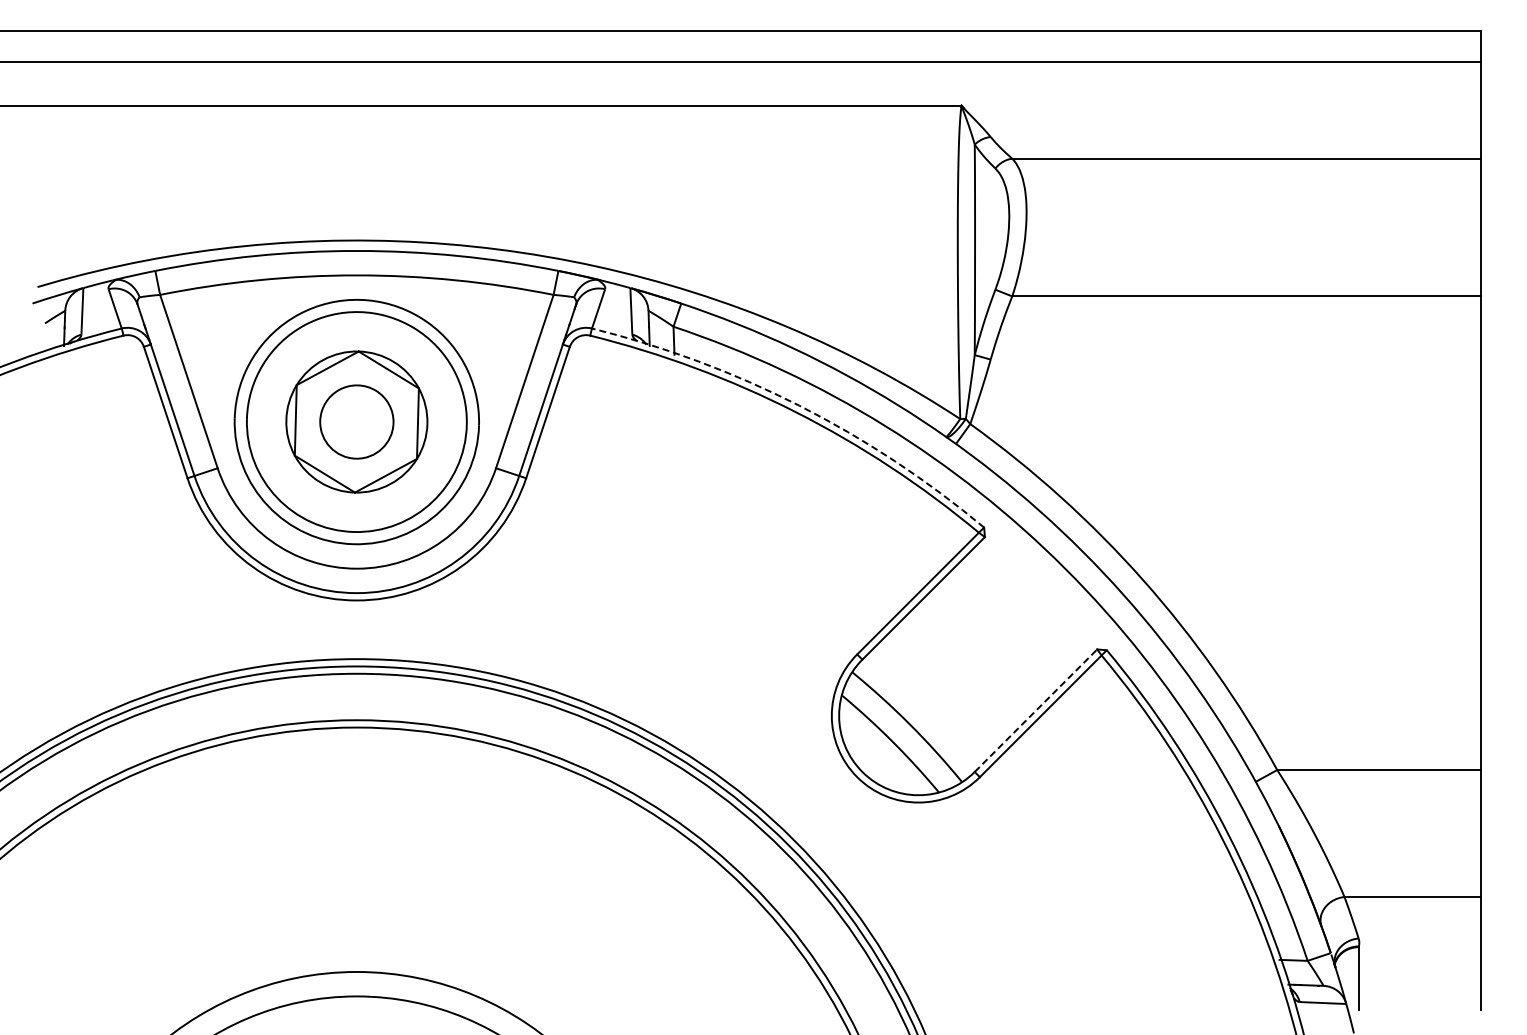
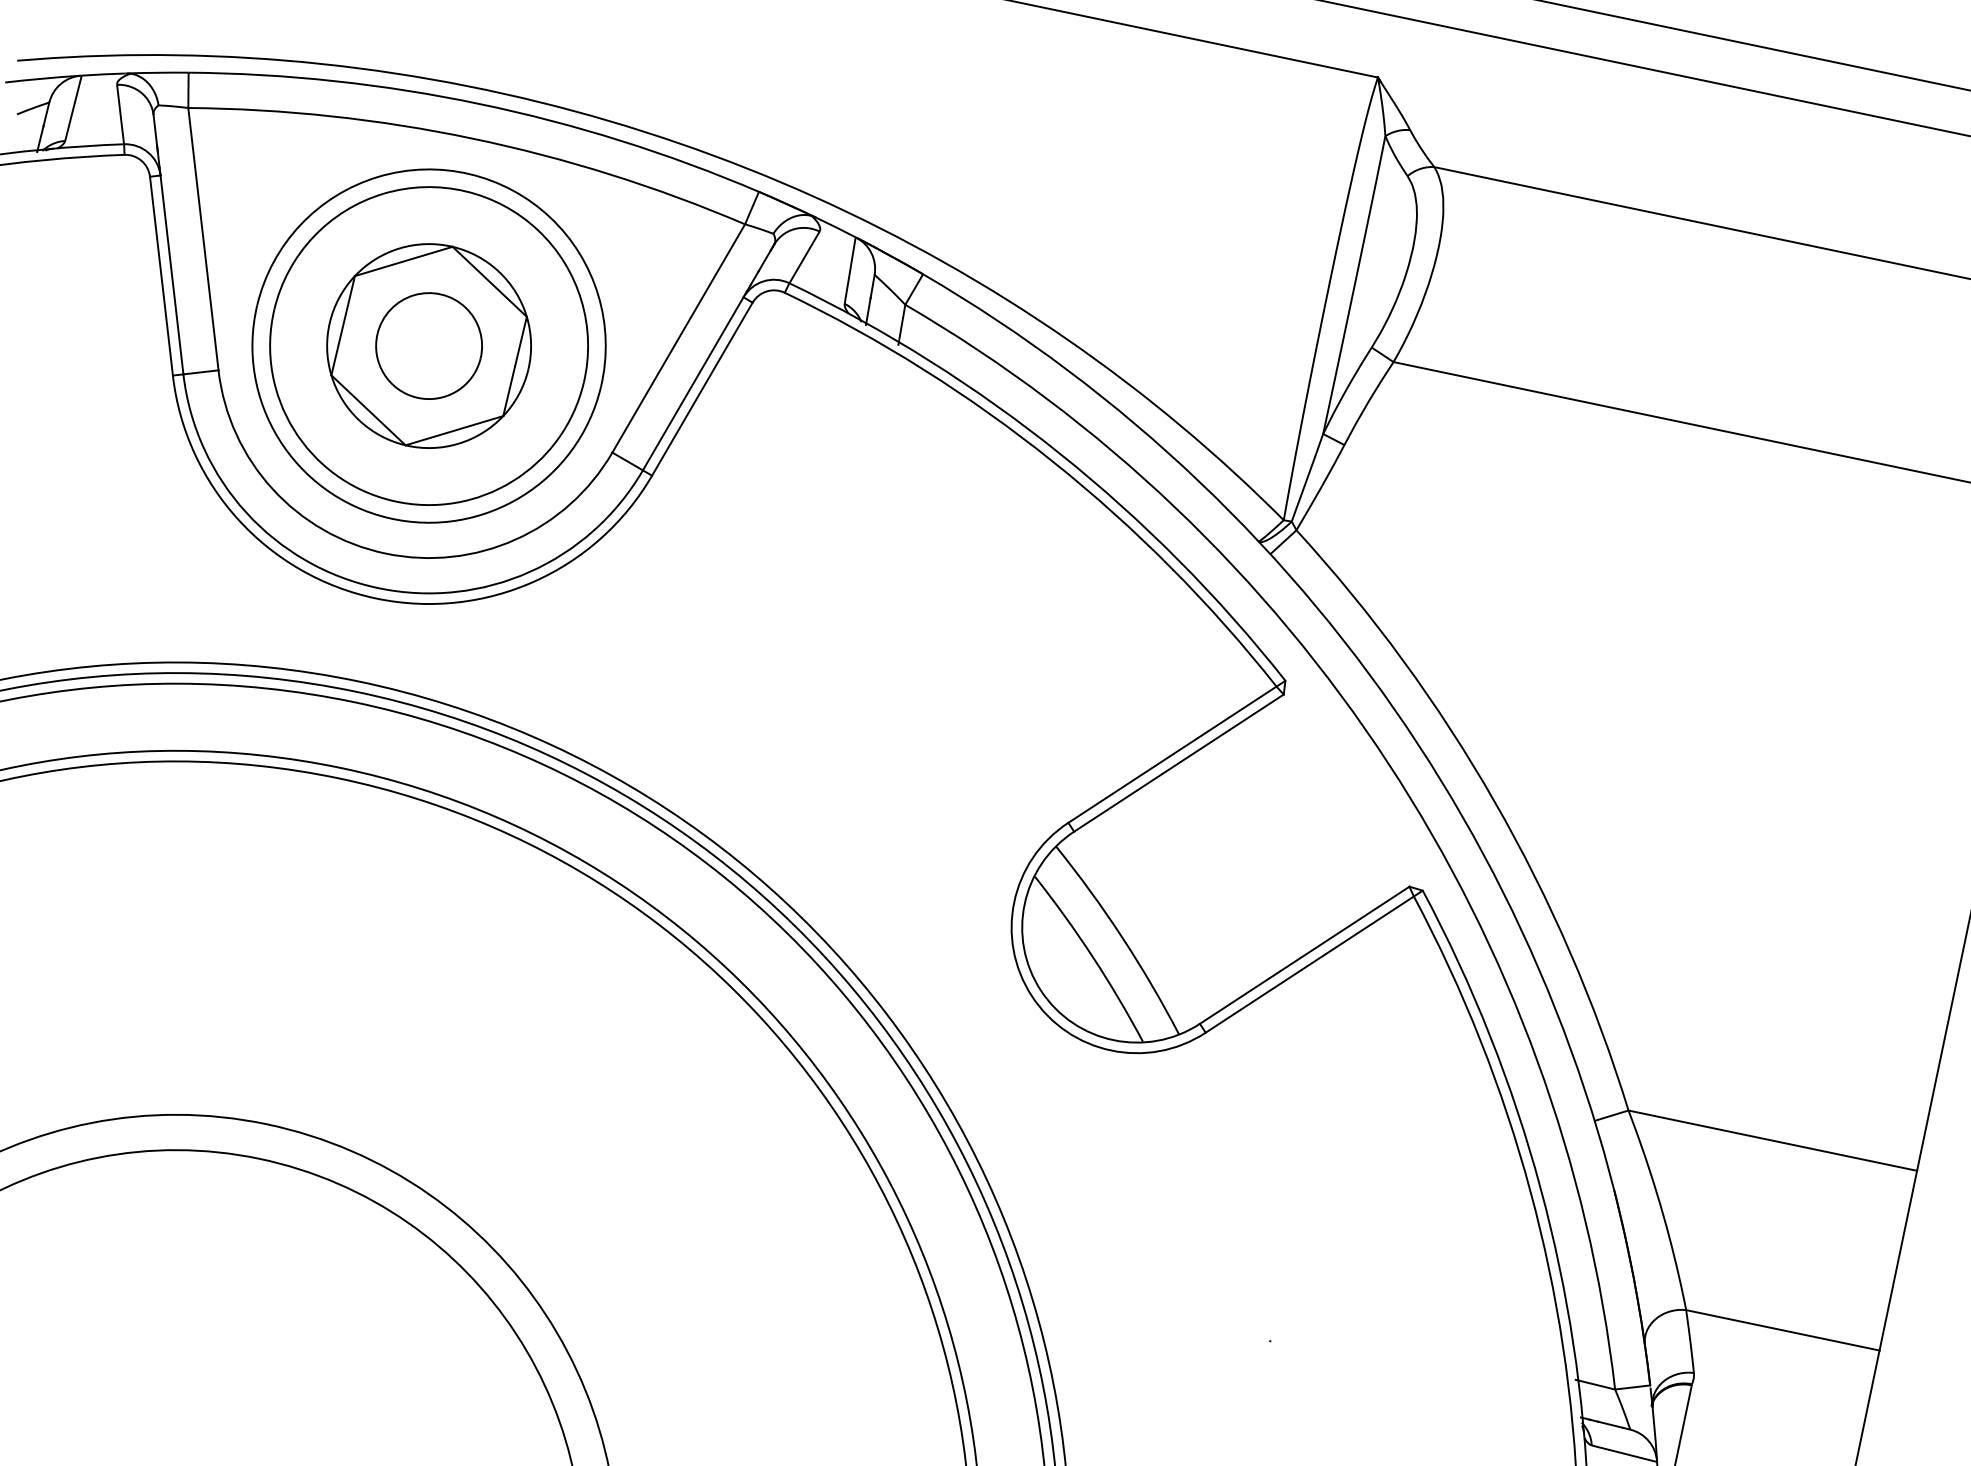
arc: (799, 405) -> (1060, 453), dashed -> solid
line: (1036, 710) -> (1305, 955), dashed -> solid

